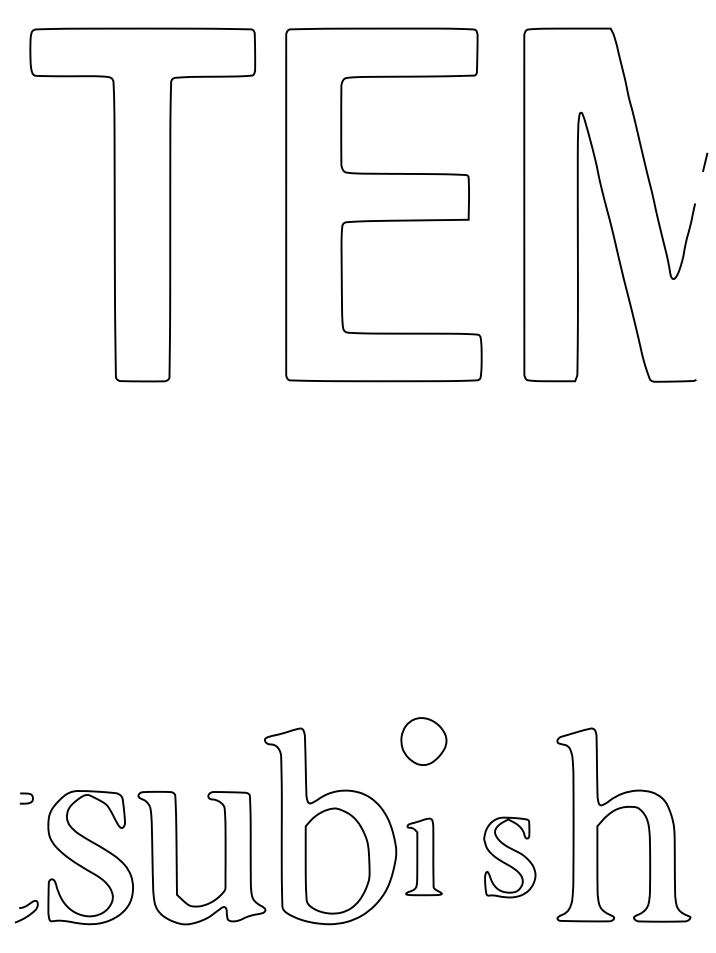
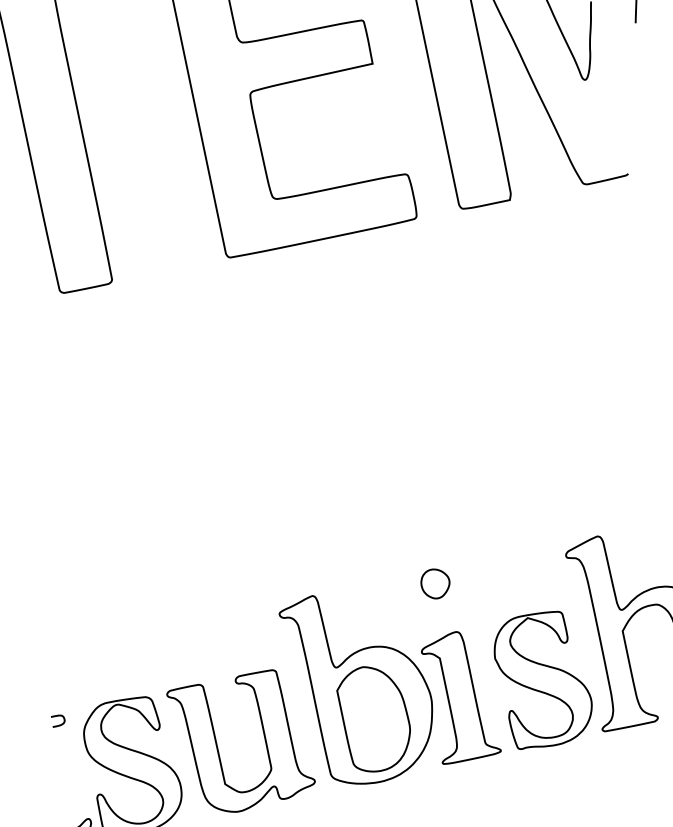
part: (423, 741) -> (435, 583), size x0.62
part: (423, 856) -> (458, 696), size x1.67
part: (509, 857) -> (543, 679), size x1.67

